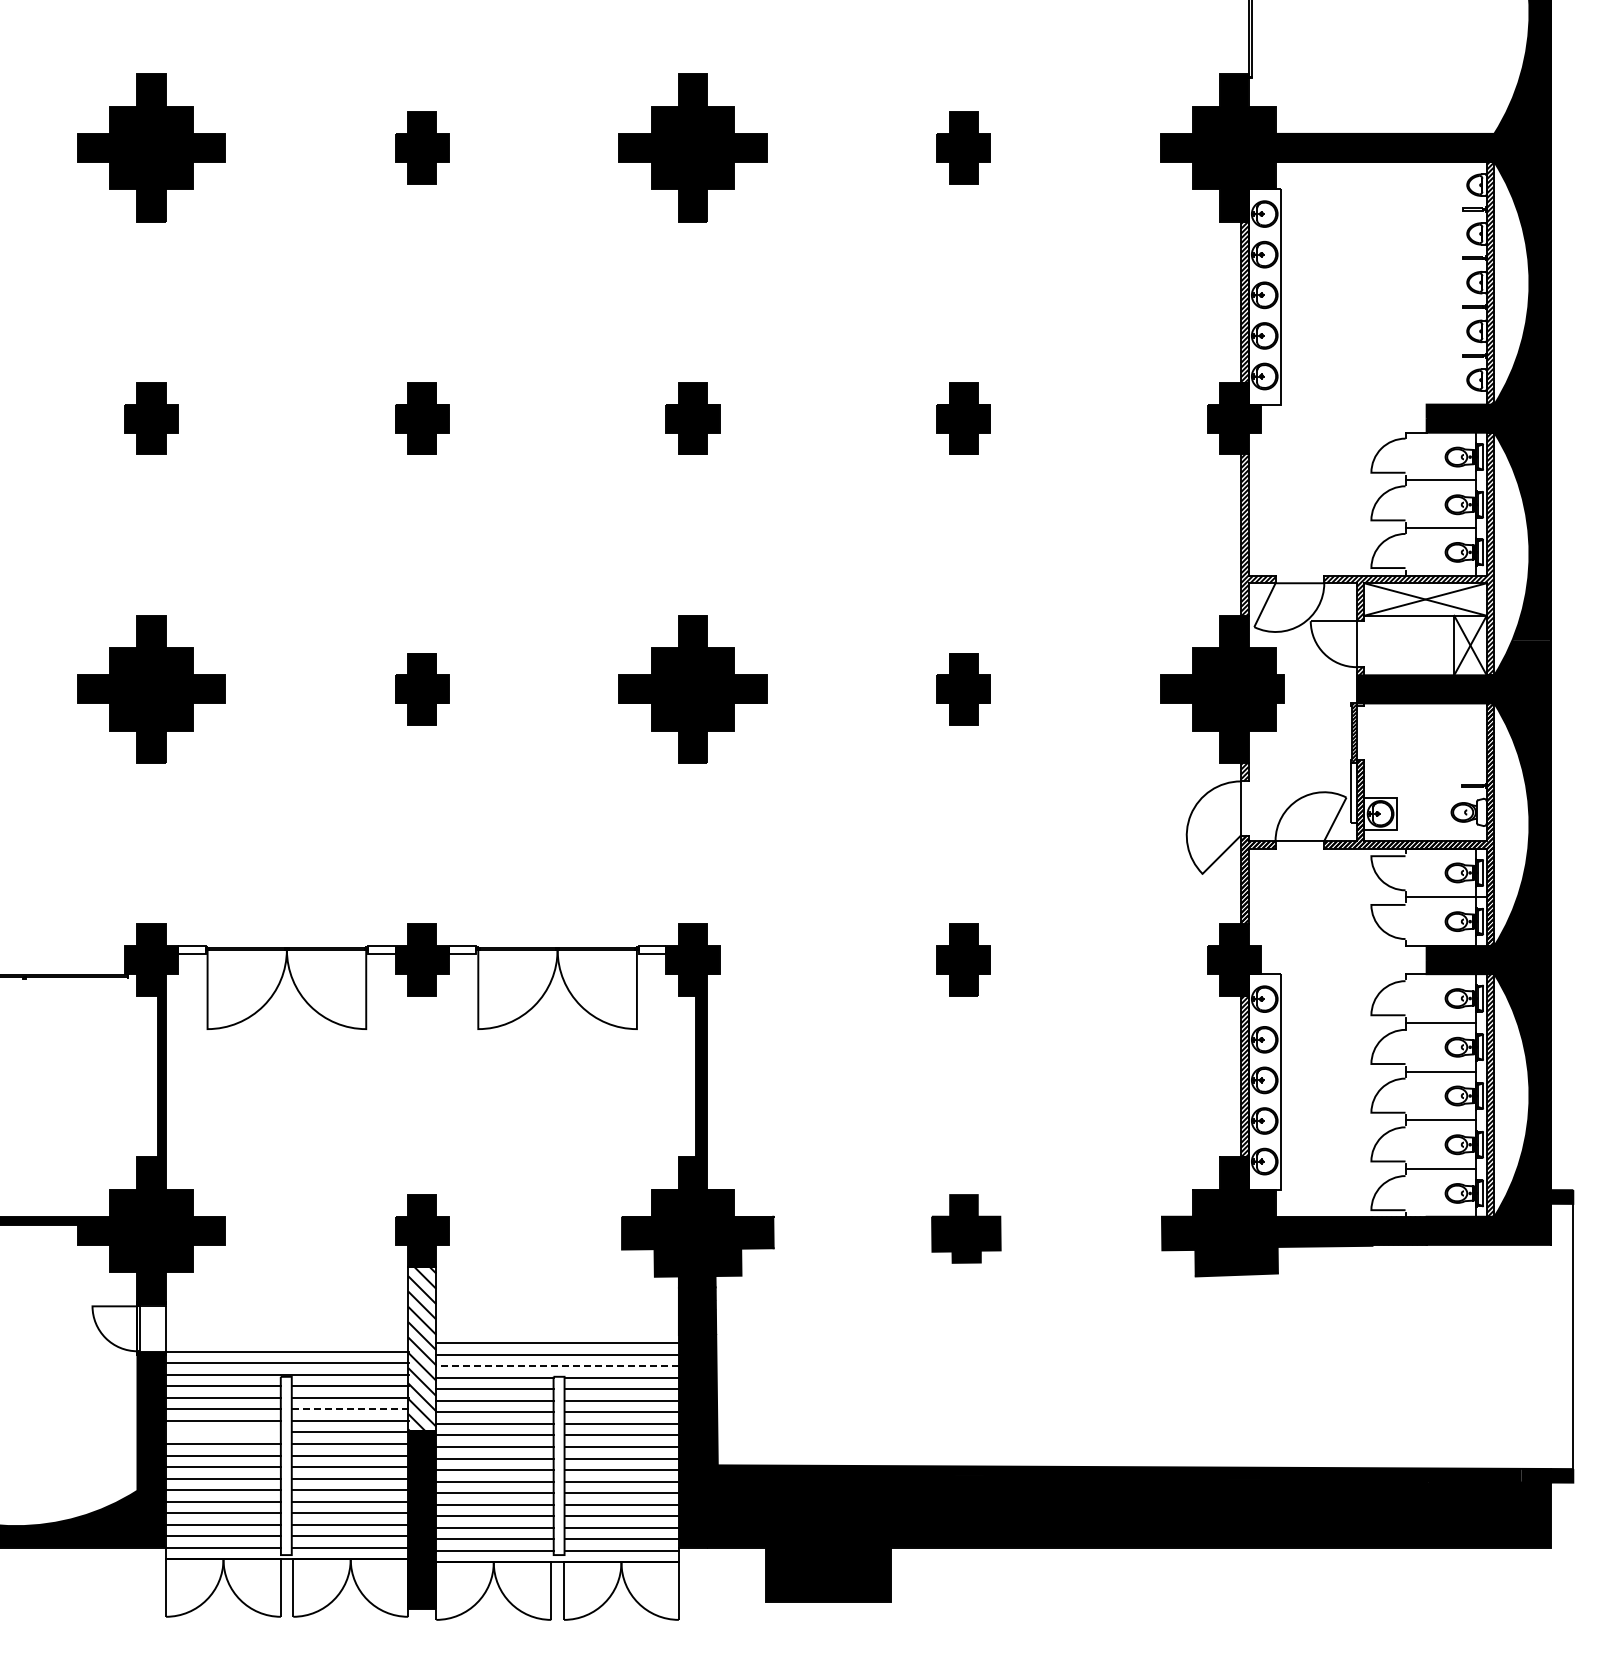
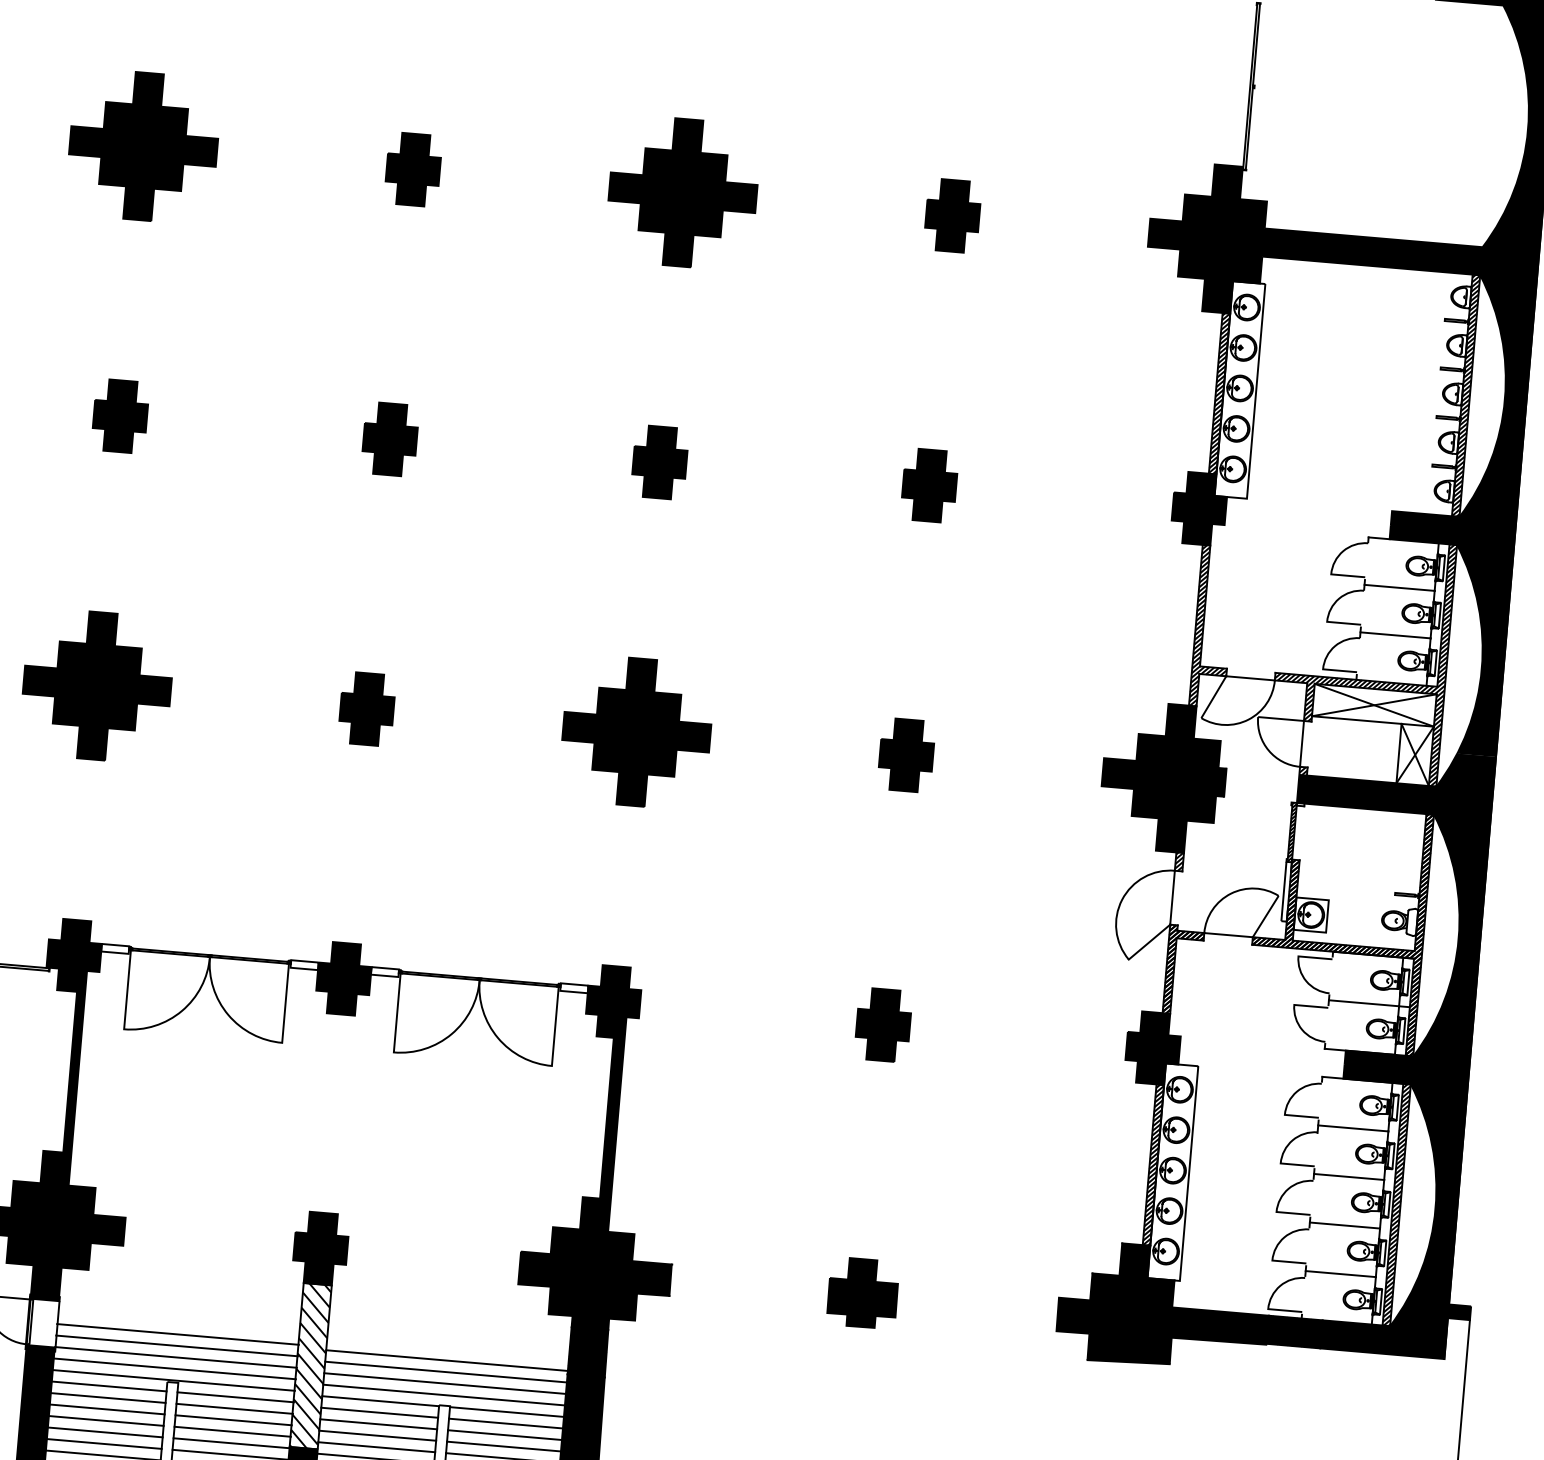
line: (287, 1328) -> (178, 1334), added
line: (557, 1331) -> (446, 1360), added
line: (287, 1340) -> (177, 1346), added
line: (557, 1366) -> (443, 1395), dashed -> solid
line: (349, 1409) -> (233, 1420), dashed -> solid
line: (223, 1432) -> (105, 1432), added

